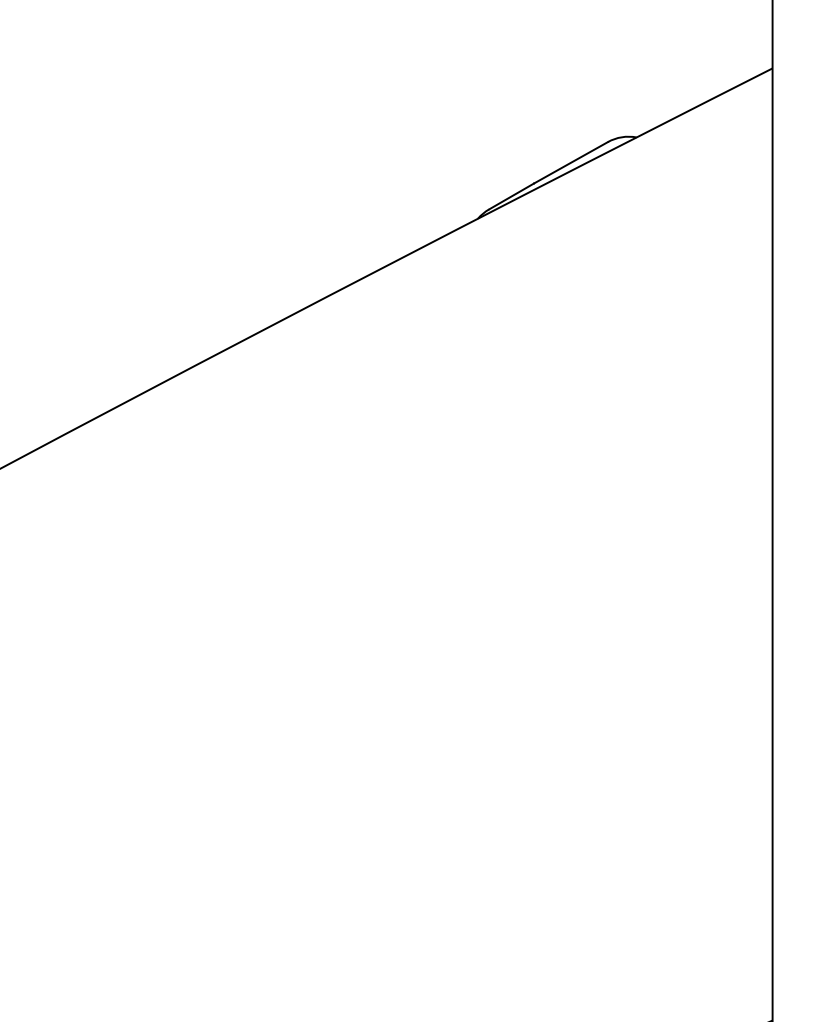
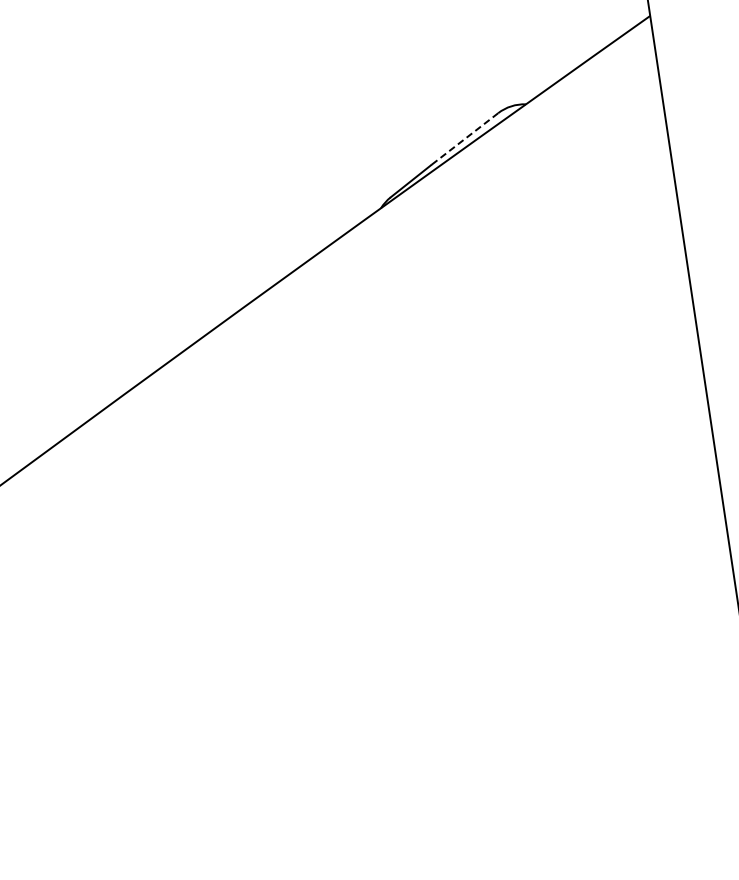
line: (570, 162) -> (464, 138), solid -> dashed

